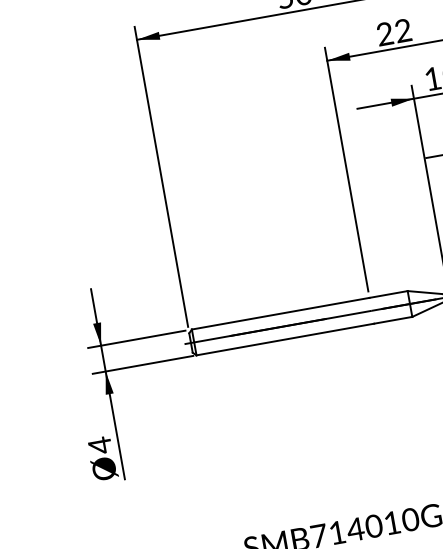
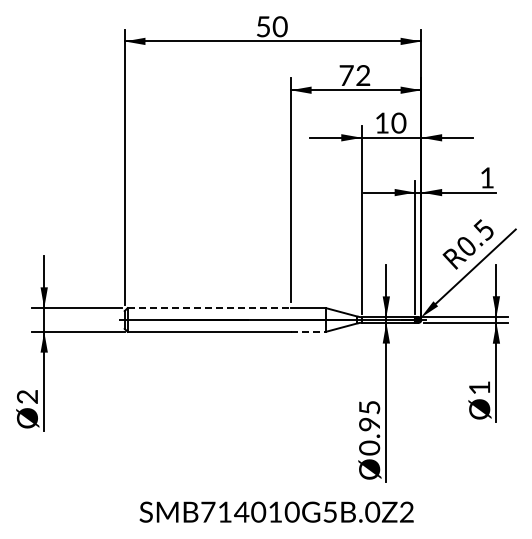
text: (384, 33) -> (346, 75), 22 -> 72
line: (281, 314) -> (209, 308), solid -> dashed
line: (393, 319) -> (308, 331), solid -> dashed
text: (100, 445) -> (27, 396), 4 -> 2

